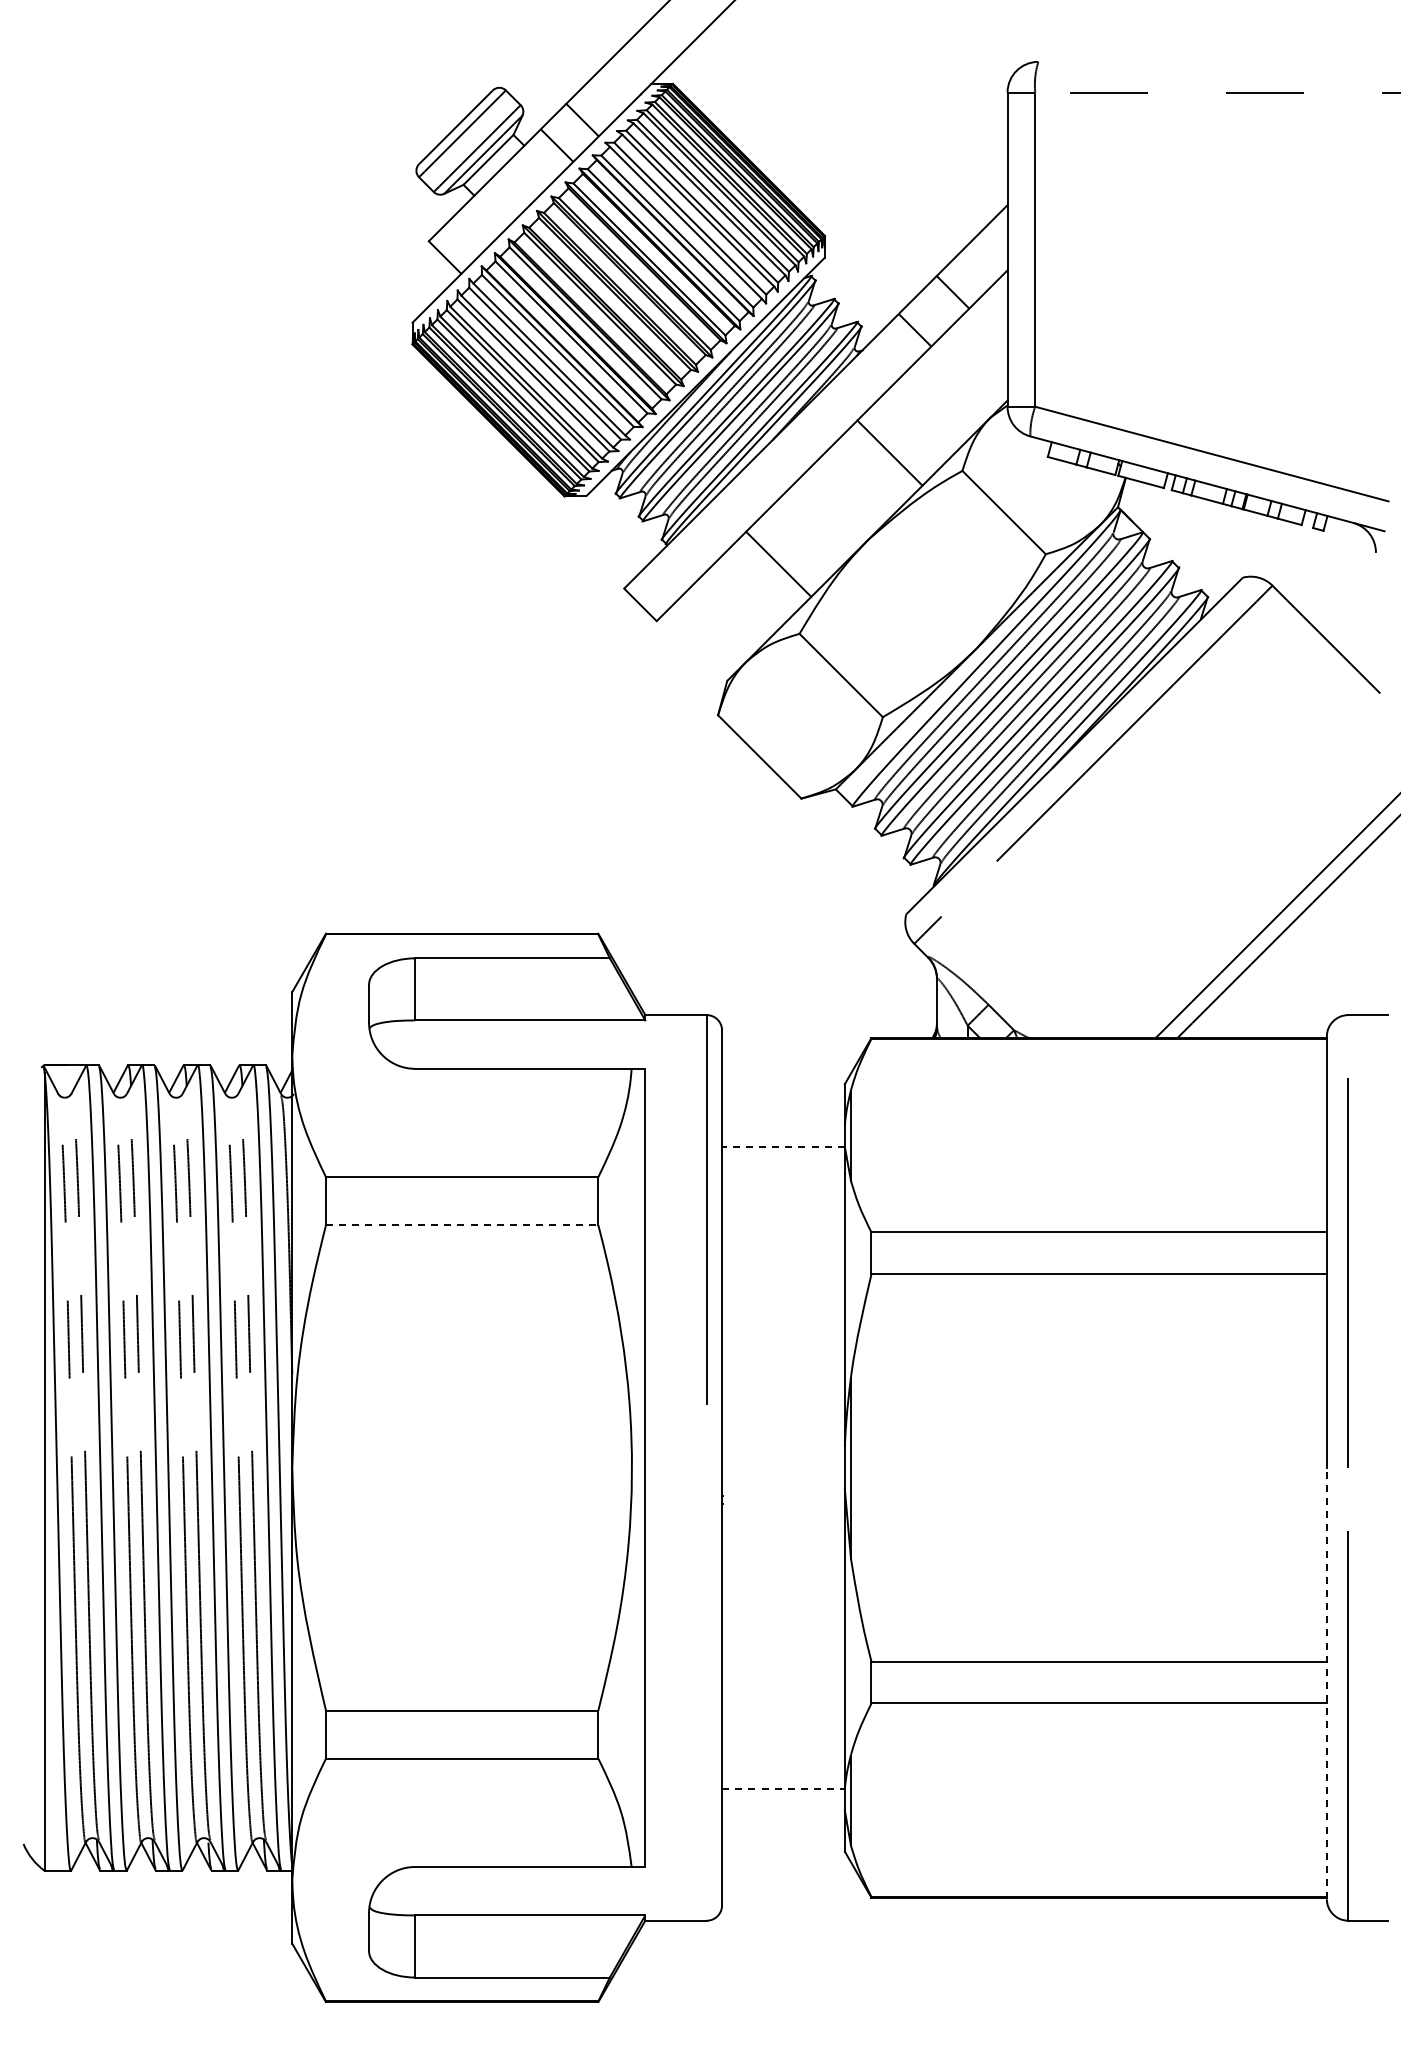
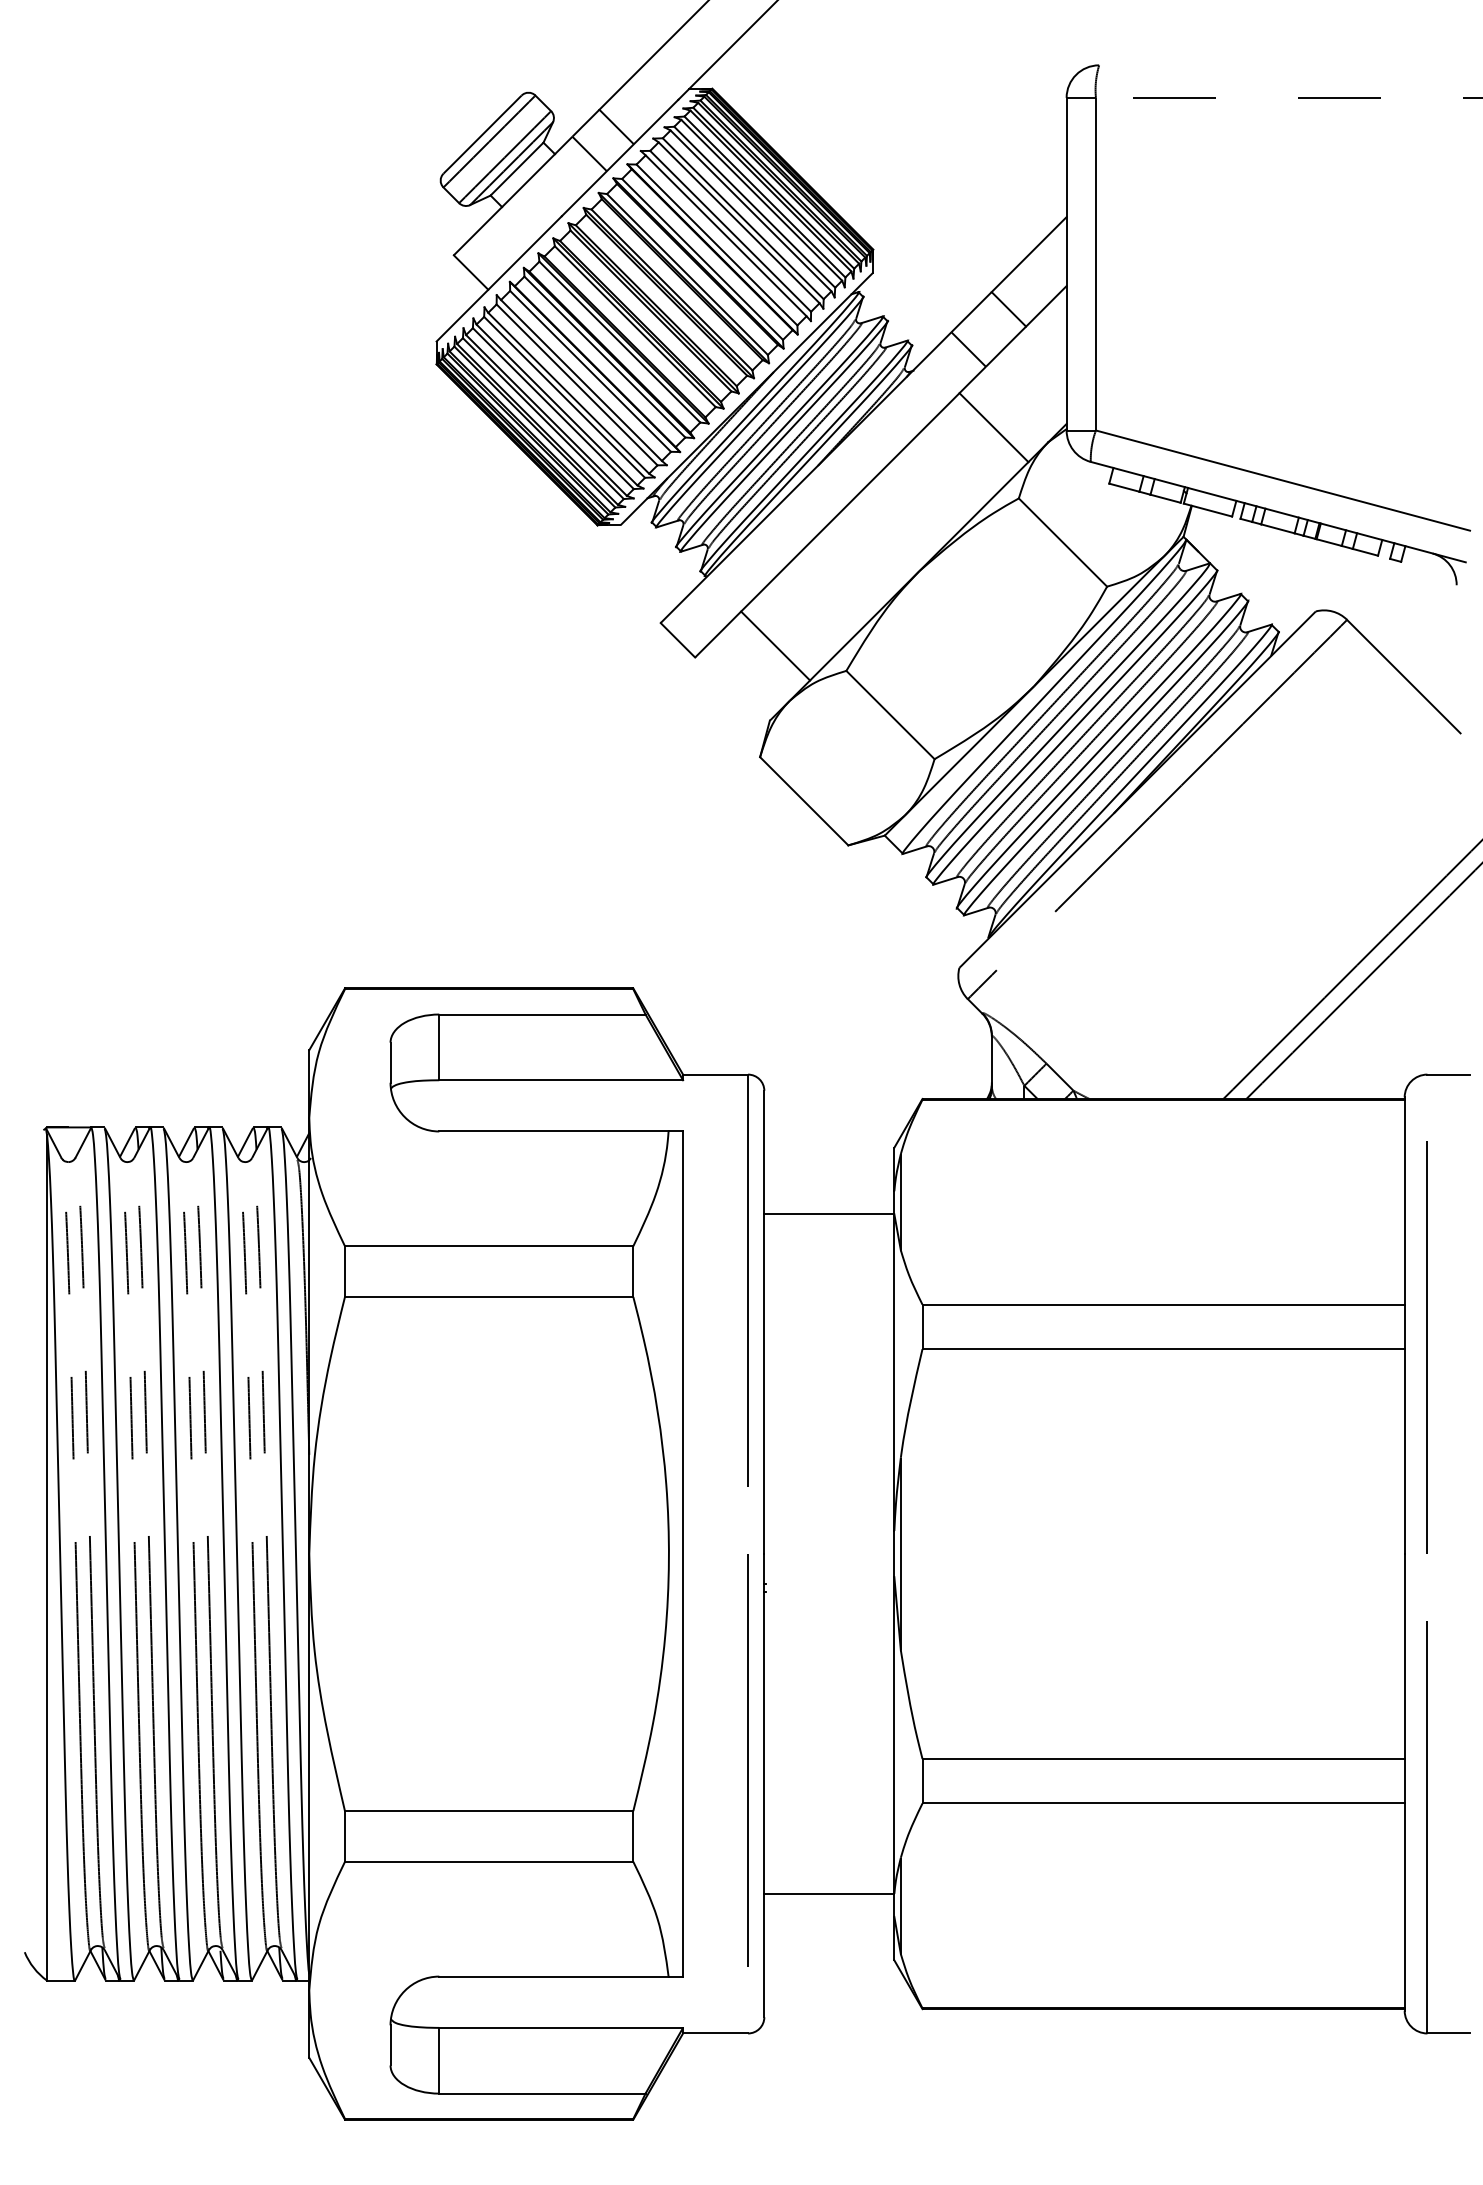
line: (889, 452) -> (993, 427), moved
line: (778, 563) -> (775, 645), moved
line: (782, 1147) -> (828, 1214), dashed -> solid
line: (462, 1225) -> (489, 1297), dashed -> solid
line: (706, 1662) -> (747, 1760), added
line: (1326, 1683) -> (1404, 1782), dashed -> solid
line: (783, 1788) -> (829, 1893), dashed -> solid

